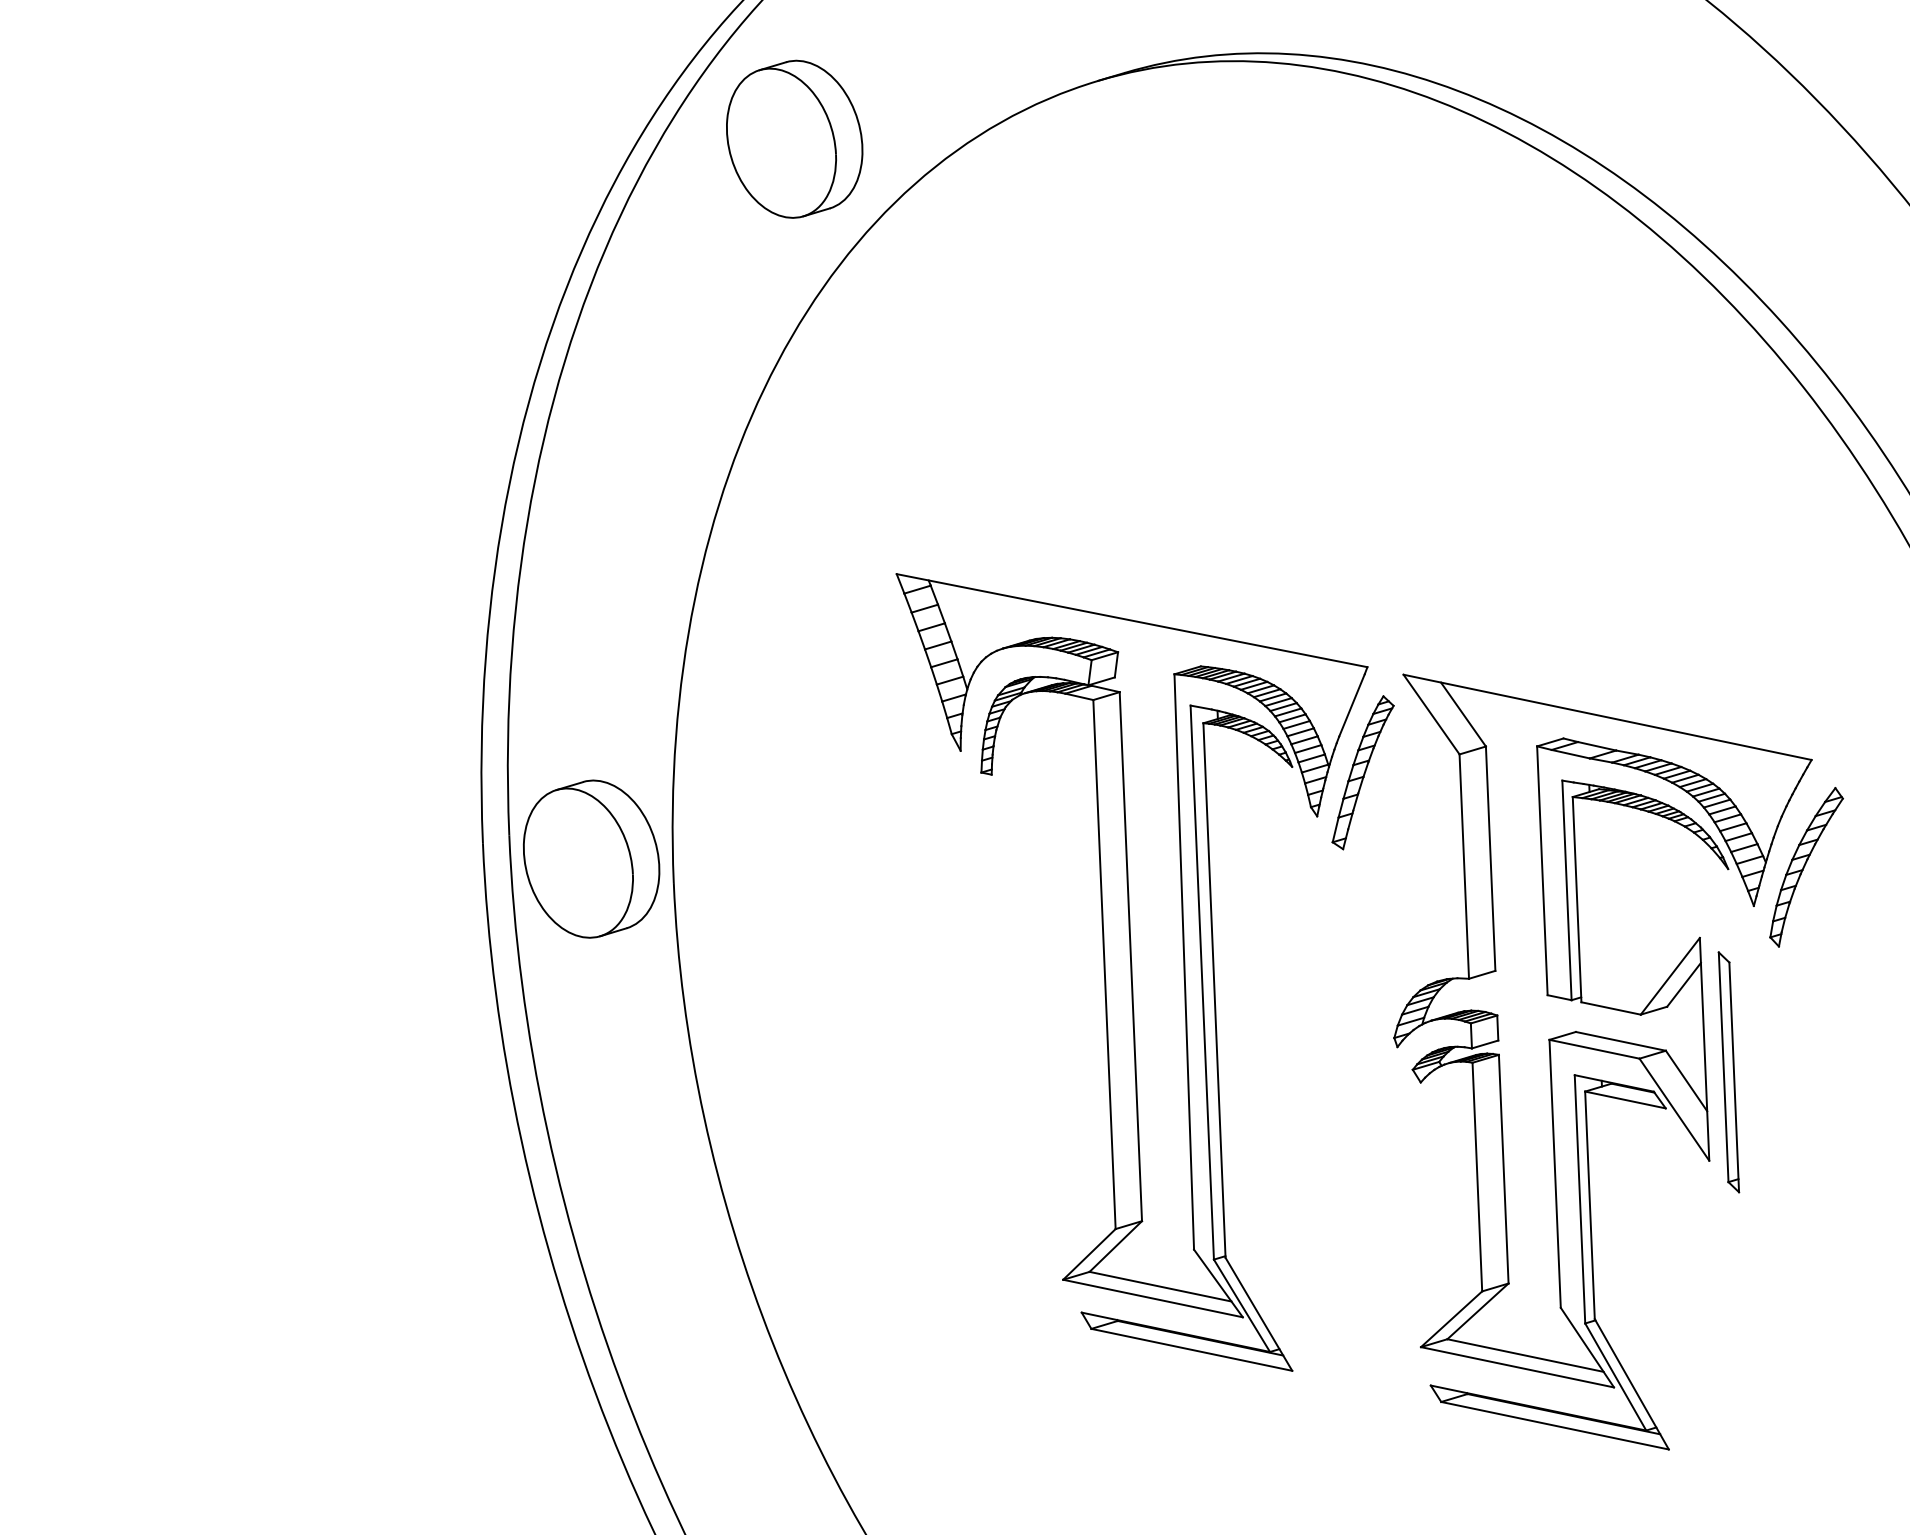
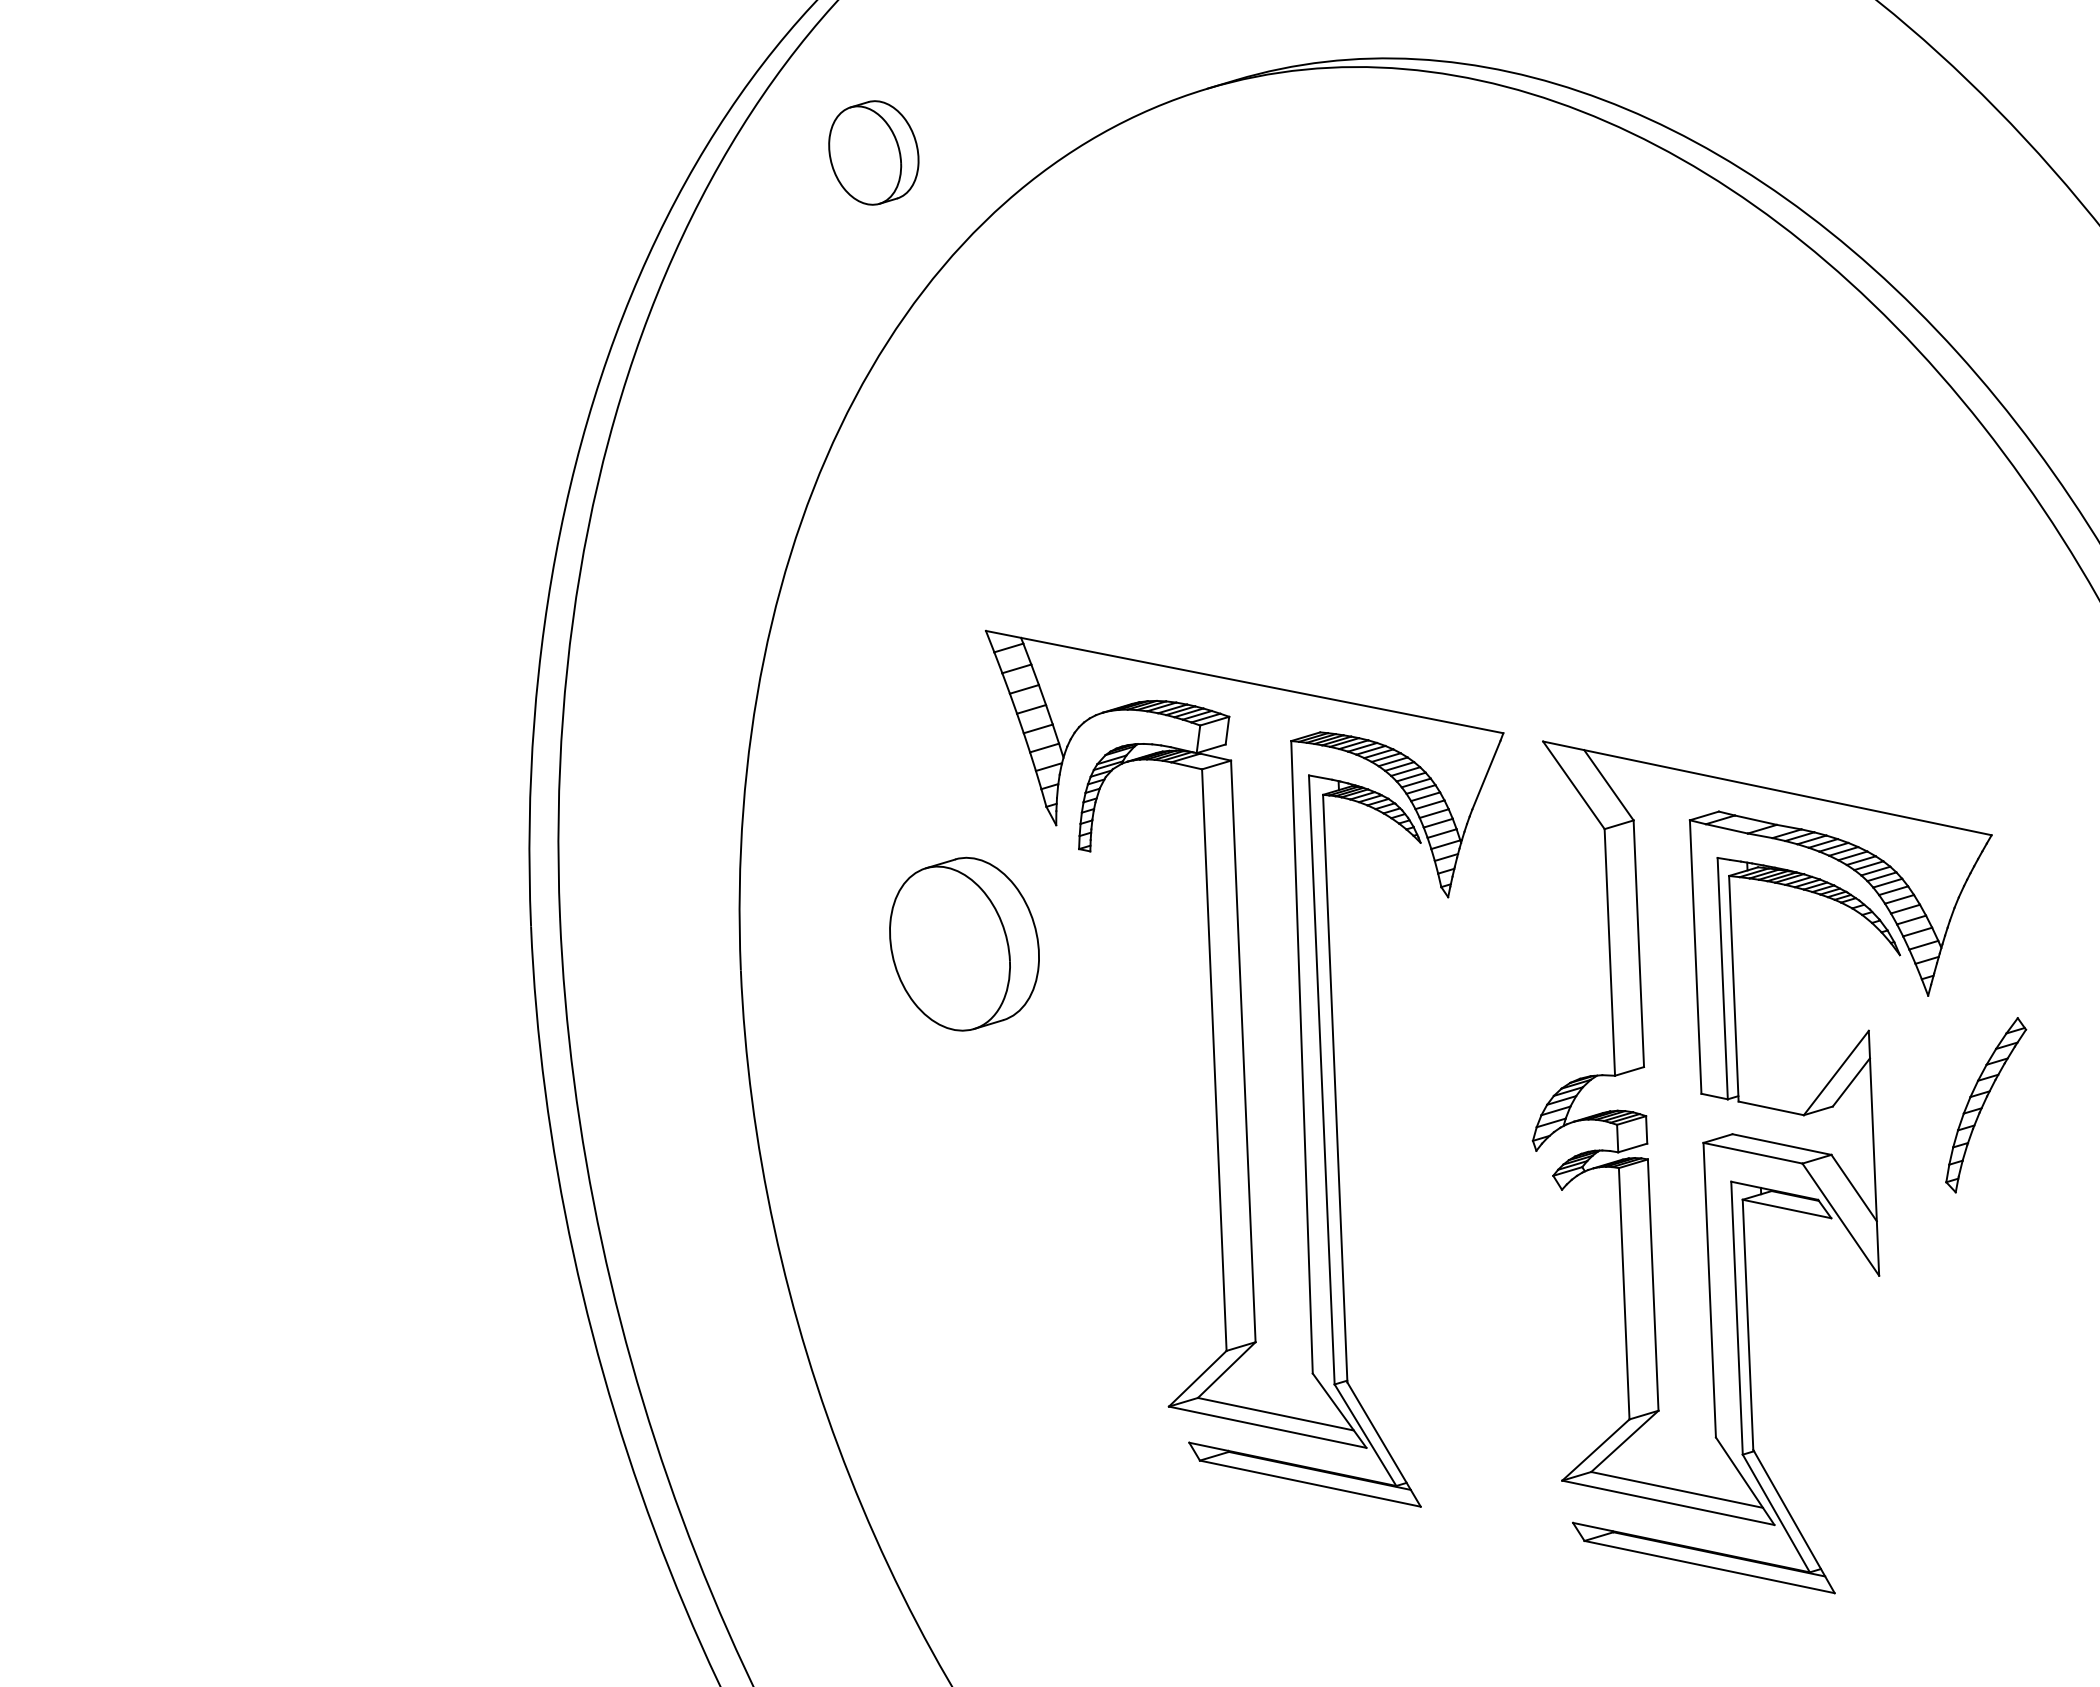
part: (794, 138) -> (873, 152), size x0.6
part: (1363, 772) -> (1498, 849), removed
part: (591, 858) -> (964, 943), moved
part: (1806, 867) -> (1986, 1105), moved
part: (1728, 1072) -> (1900, 1178), removed

